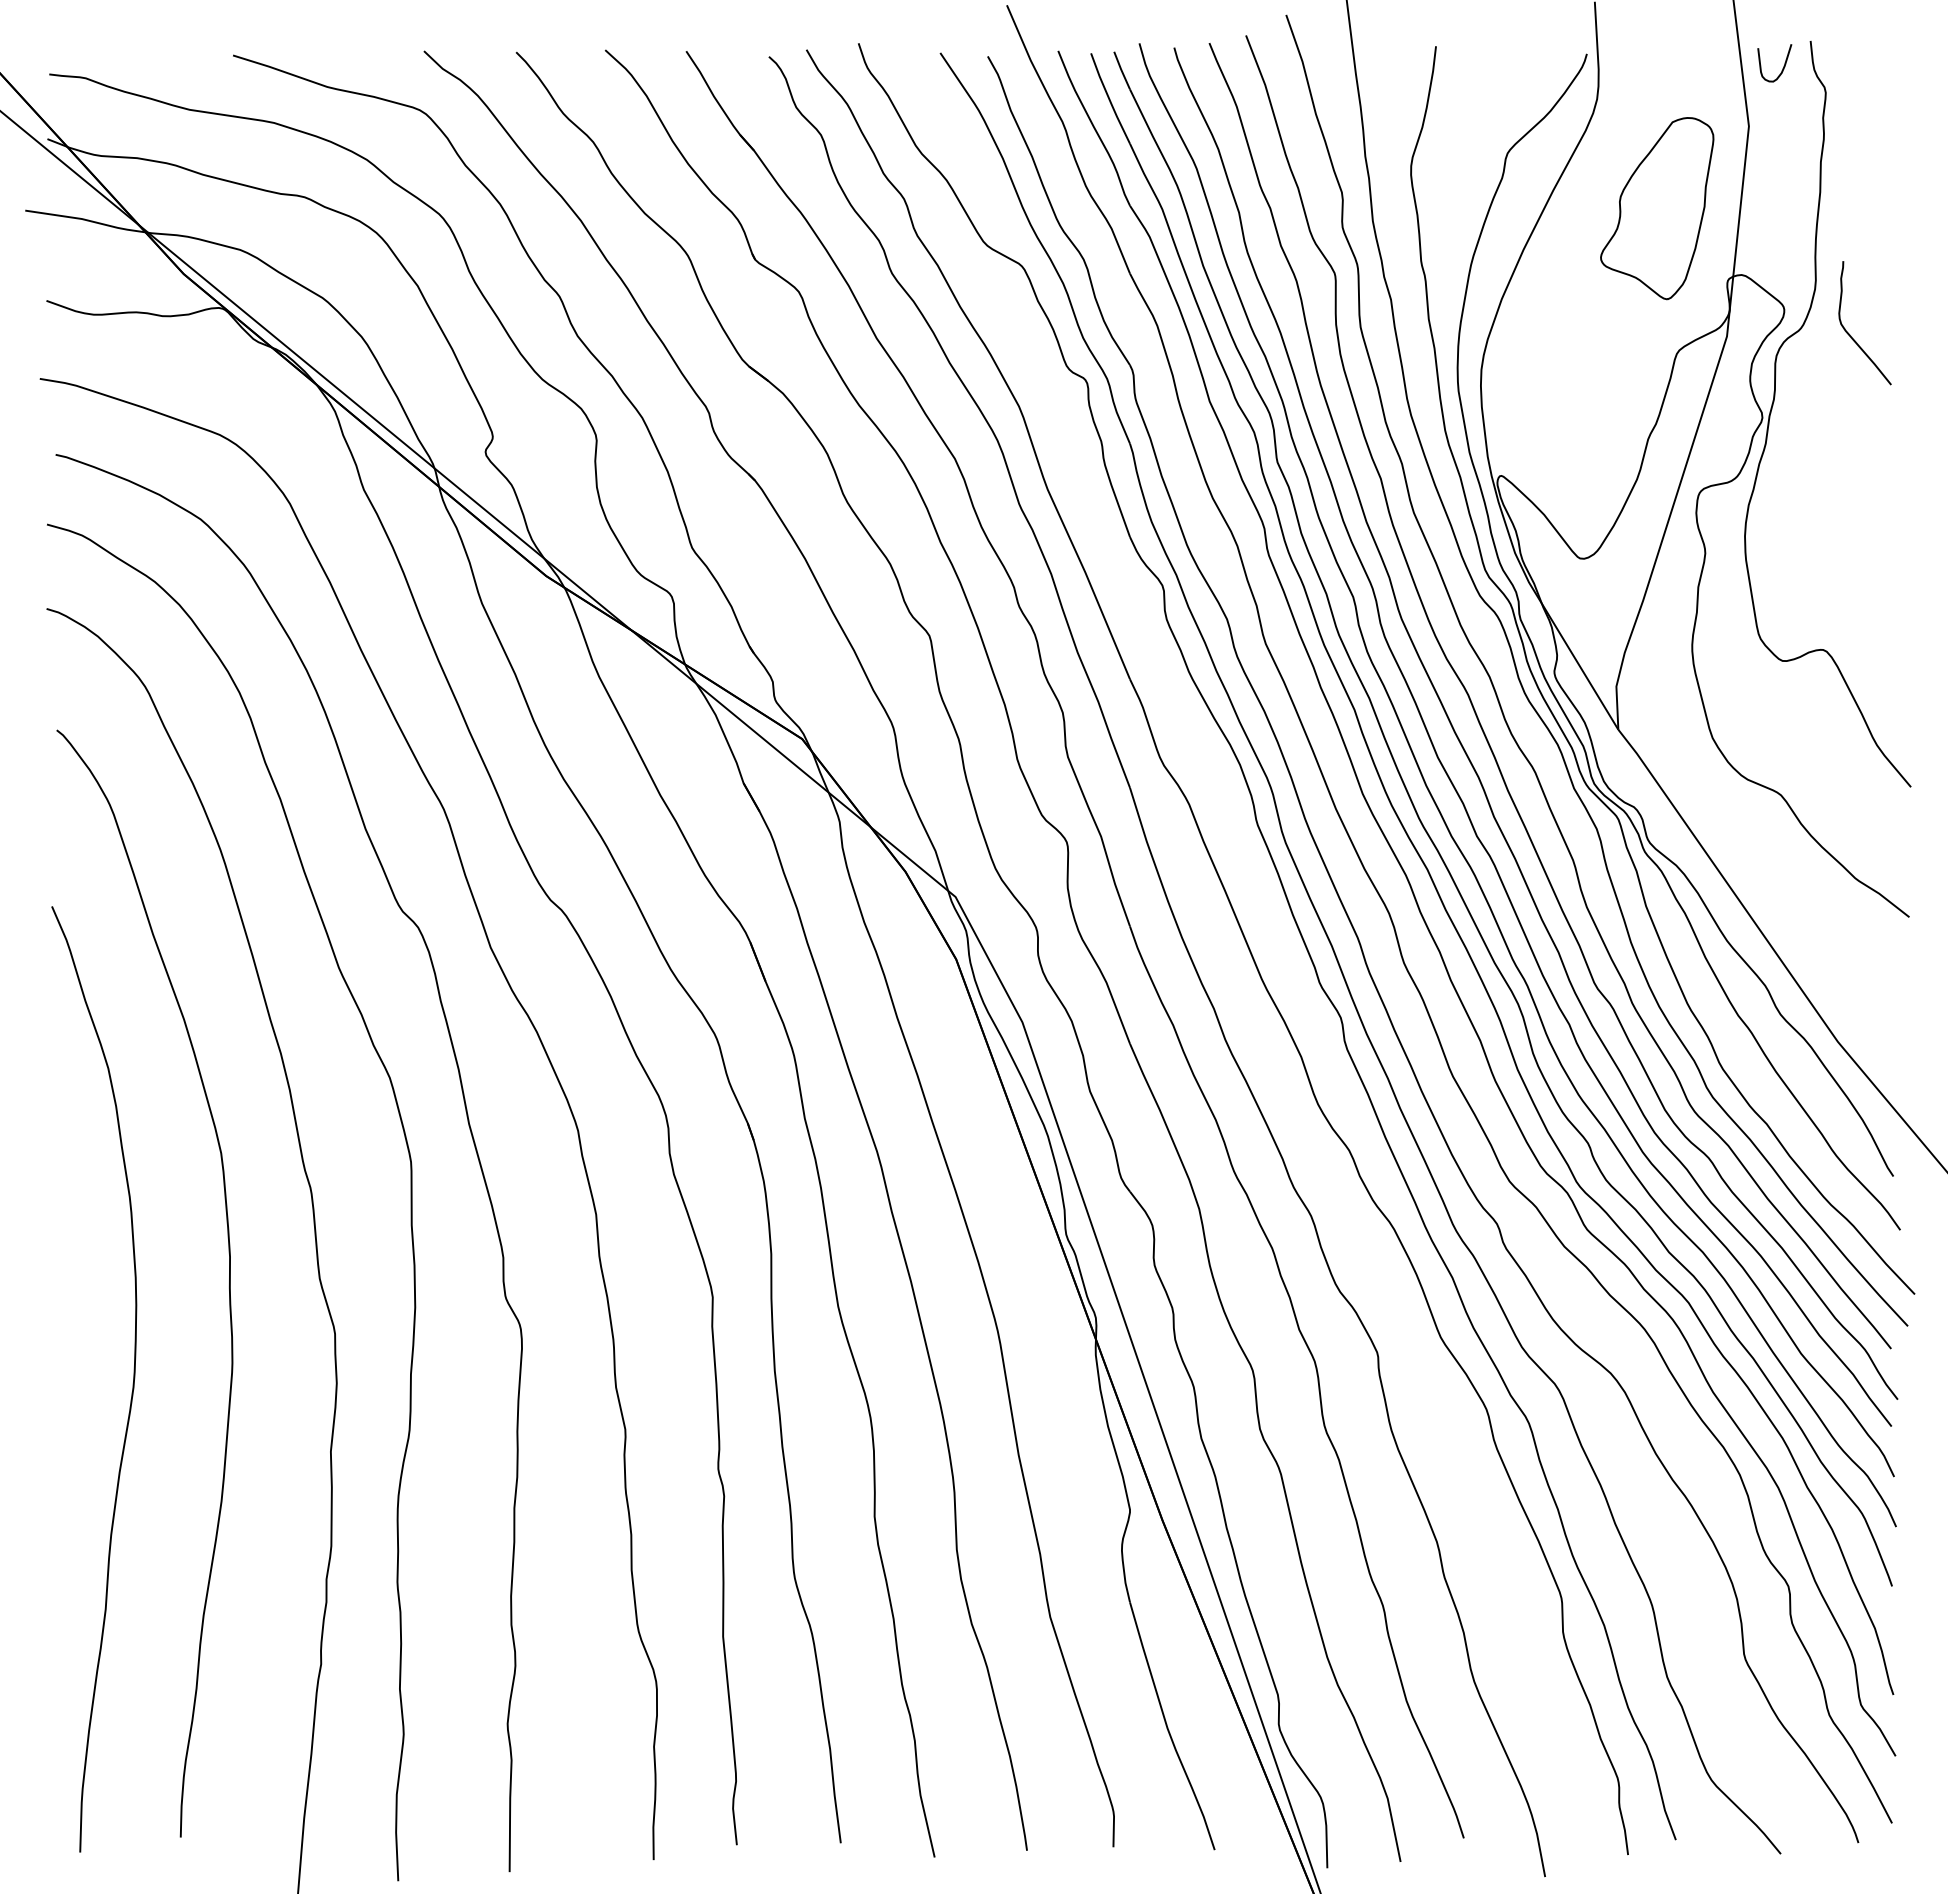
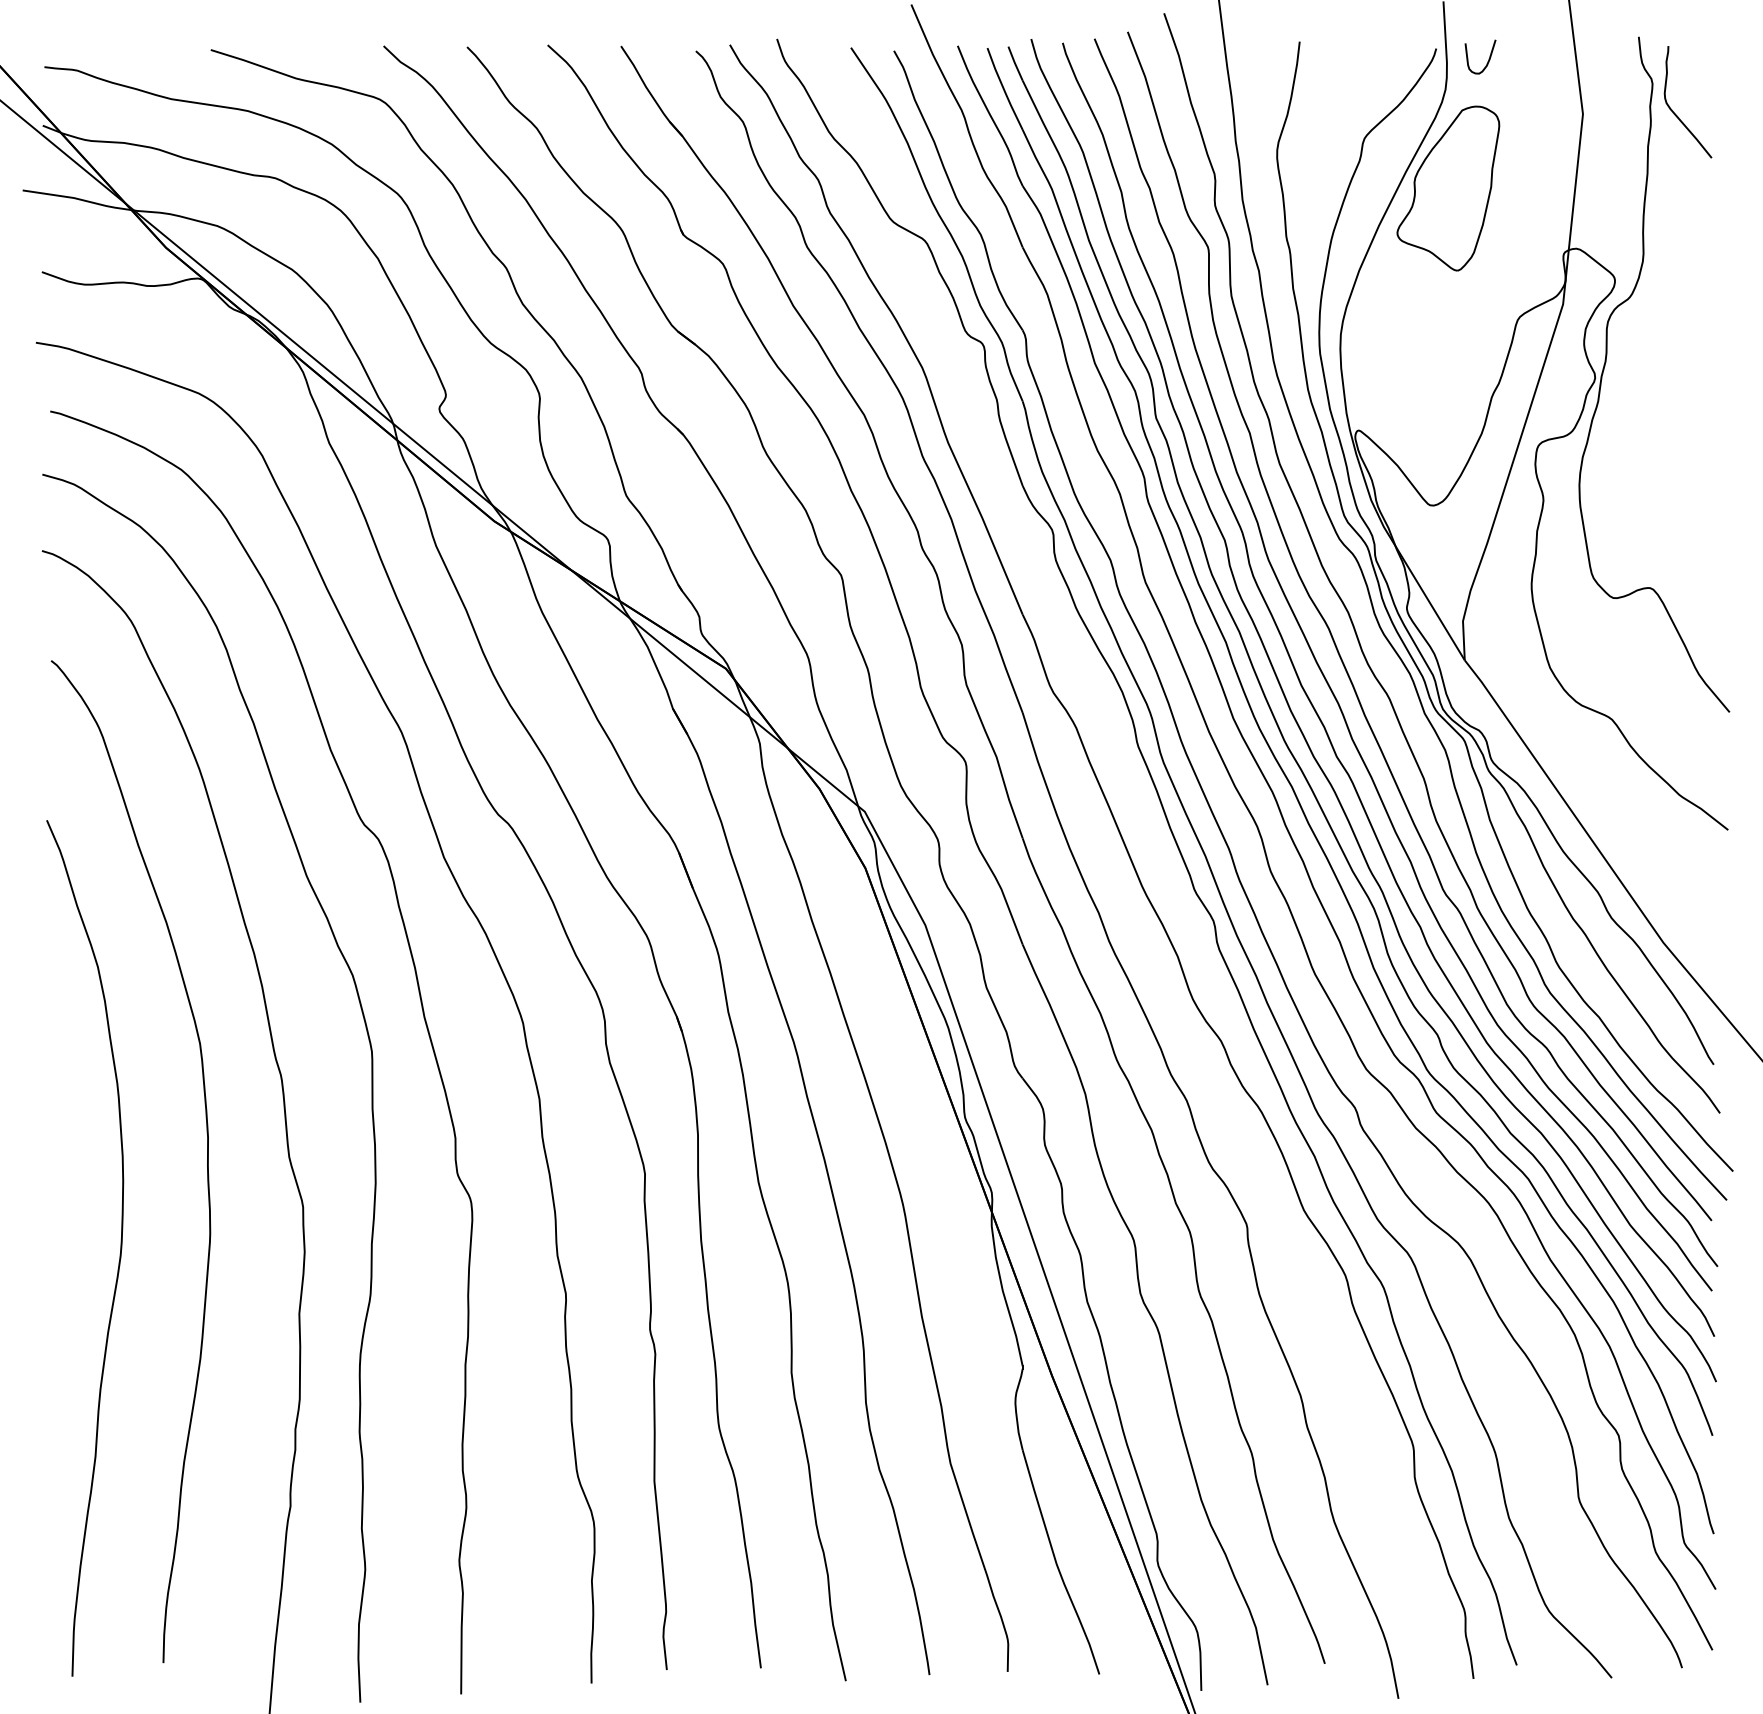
curve: (1782, 68) -> (1487, 61), moved
part: (1657, 208) -> (1448, 188), moved
curve: (1850, 334) -> (1674, 112), moved

